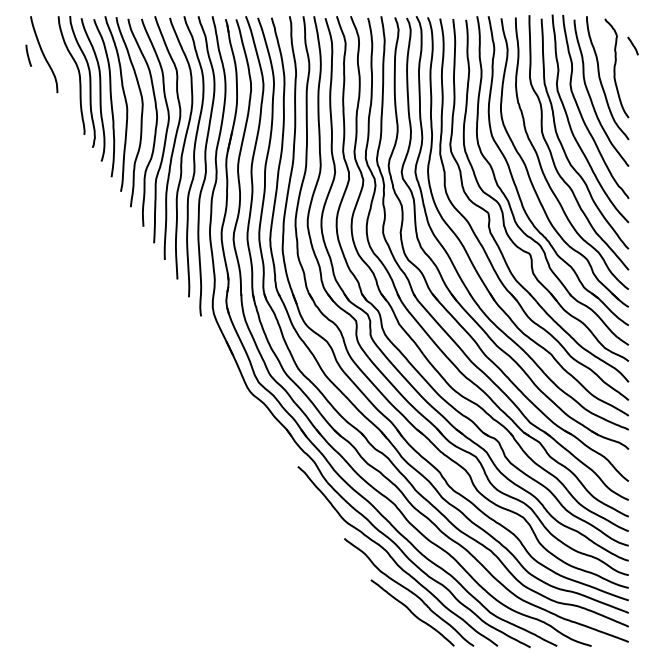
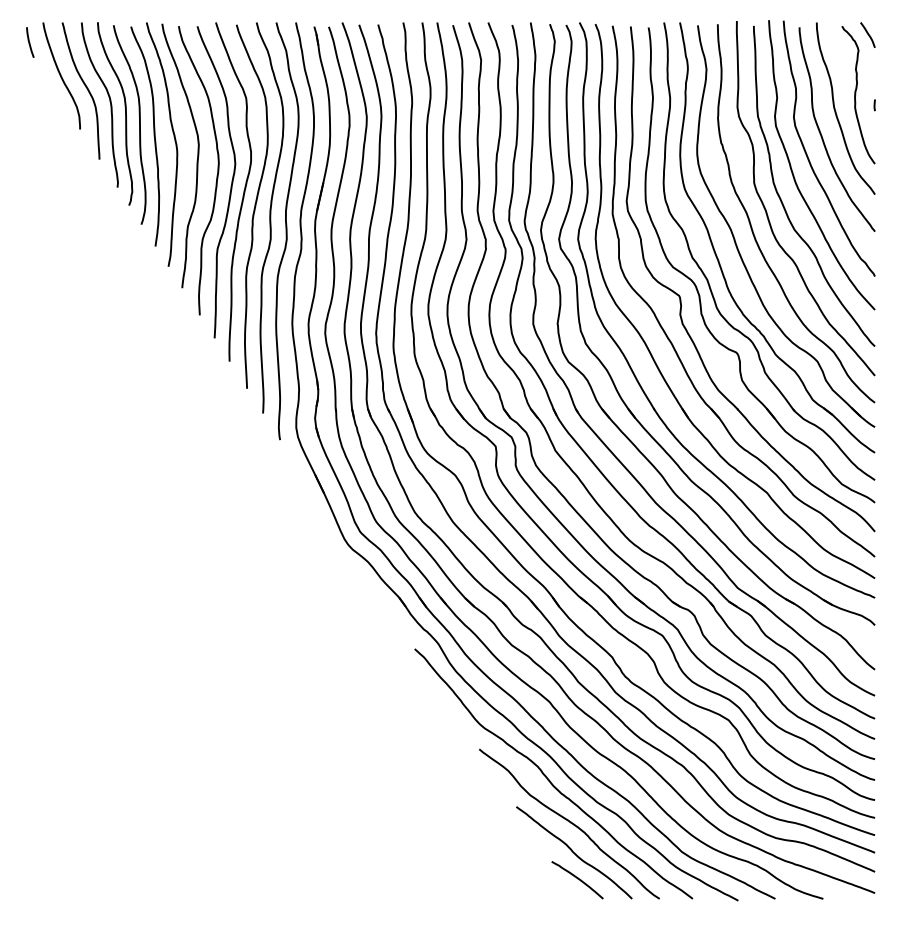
curve: (632, 45) -> (867, 34), moved
line: (28, 55) -> (30, 42), moved
curve: (61, 62) -> (85, 87), added
line: (628, 75) -> (874, 105), added
curve: (414, 632) -> (577, 879), added

